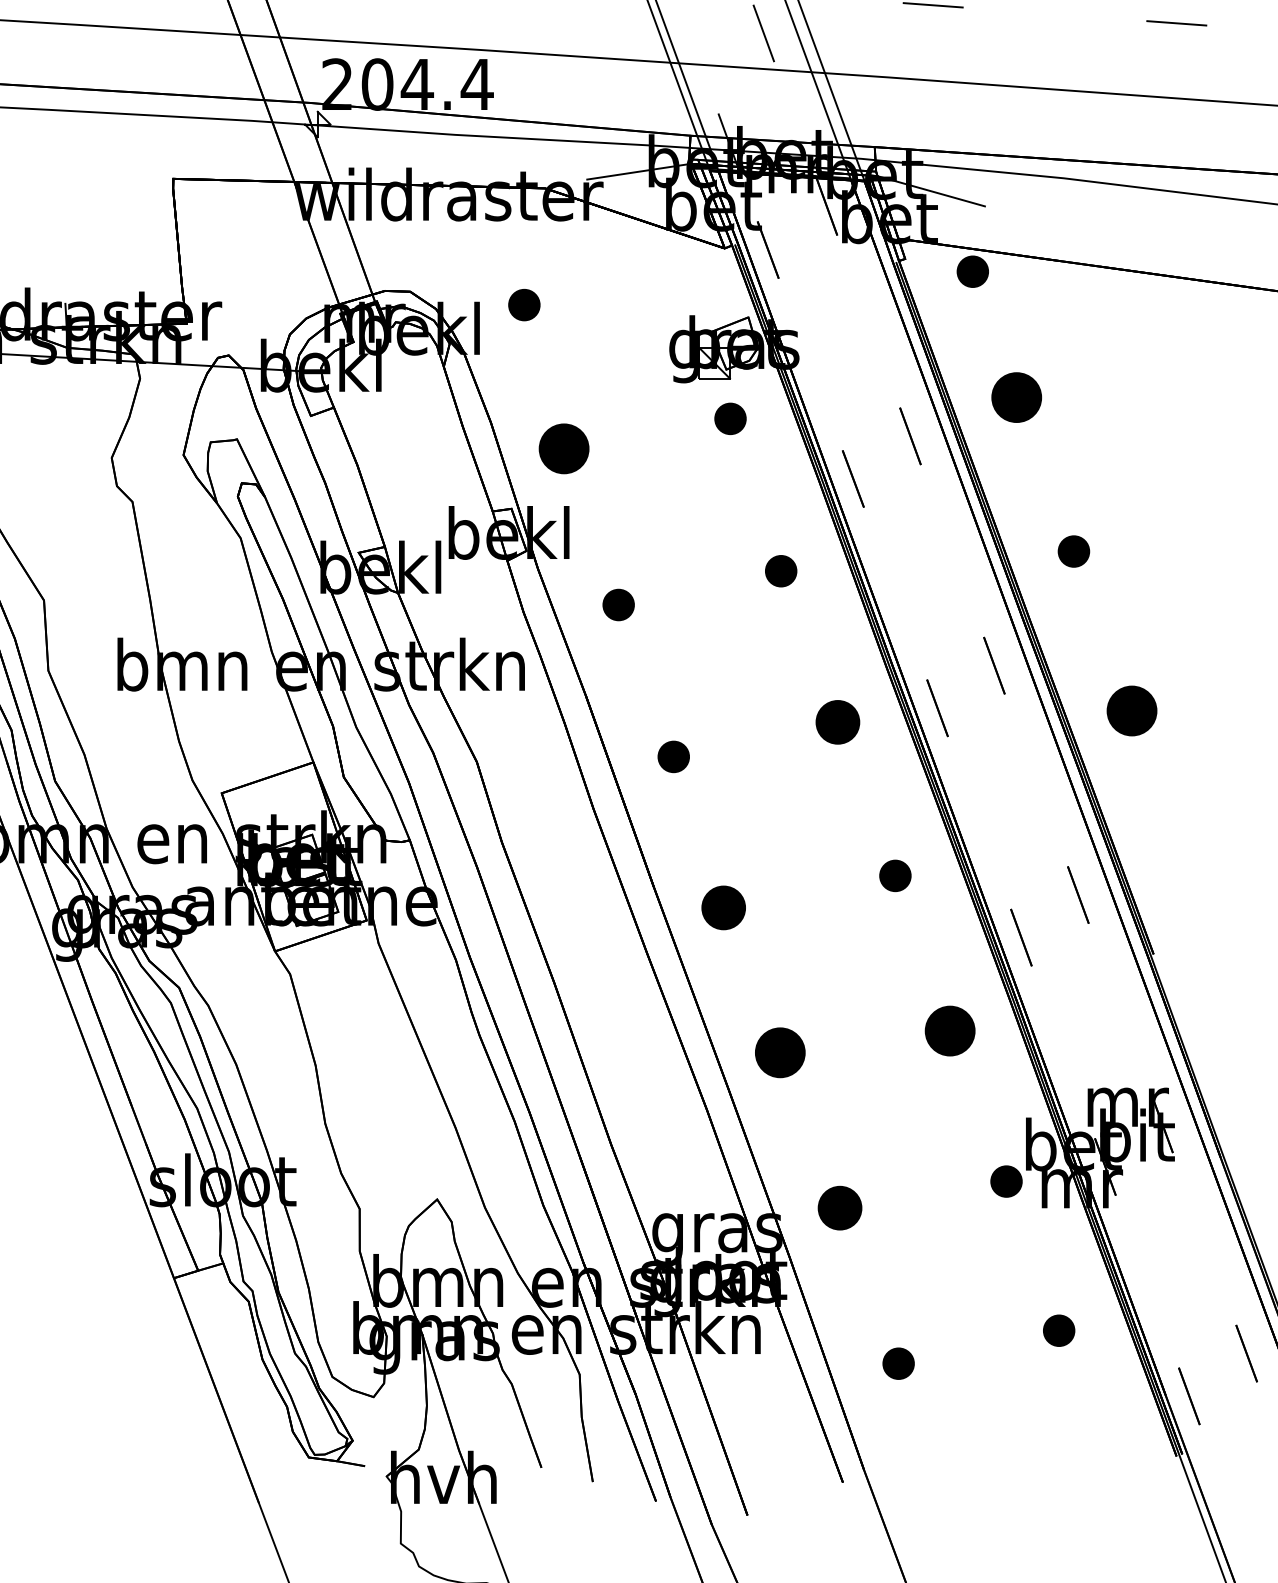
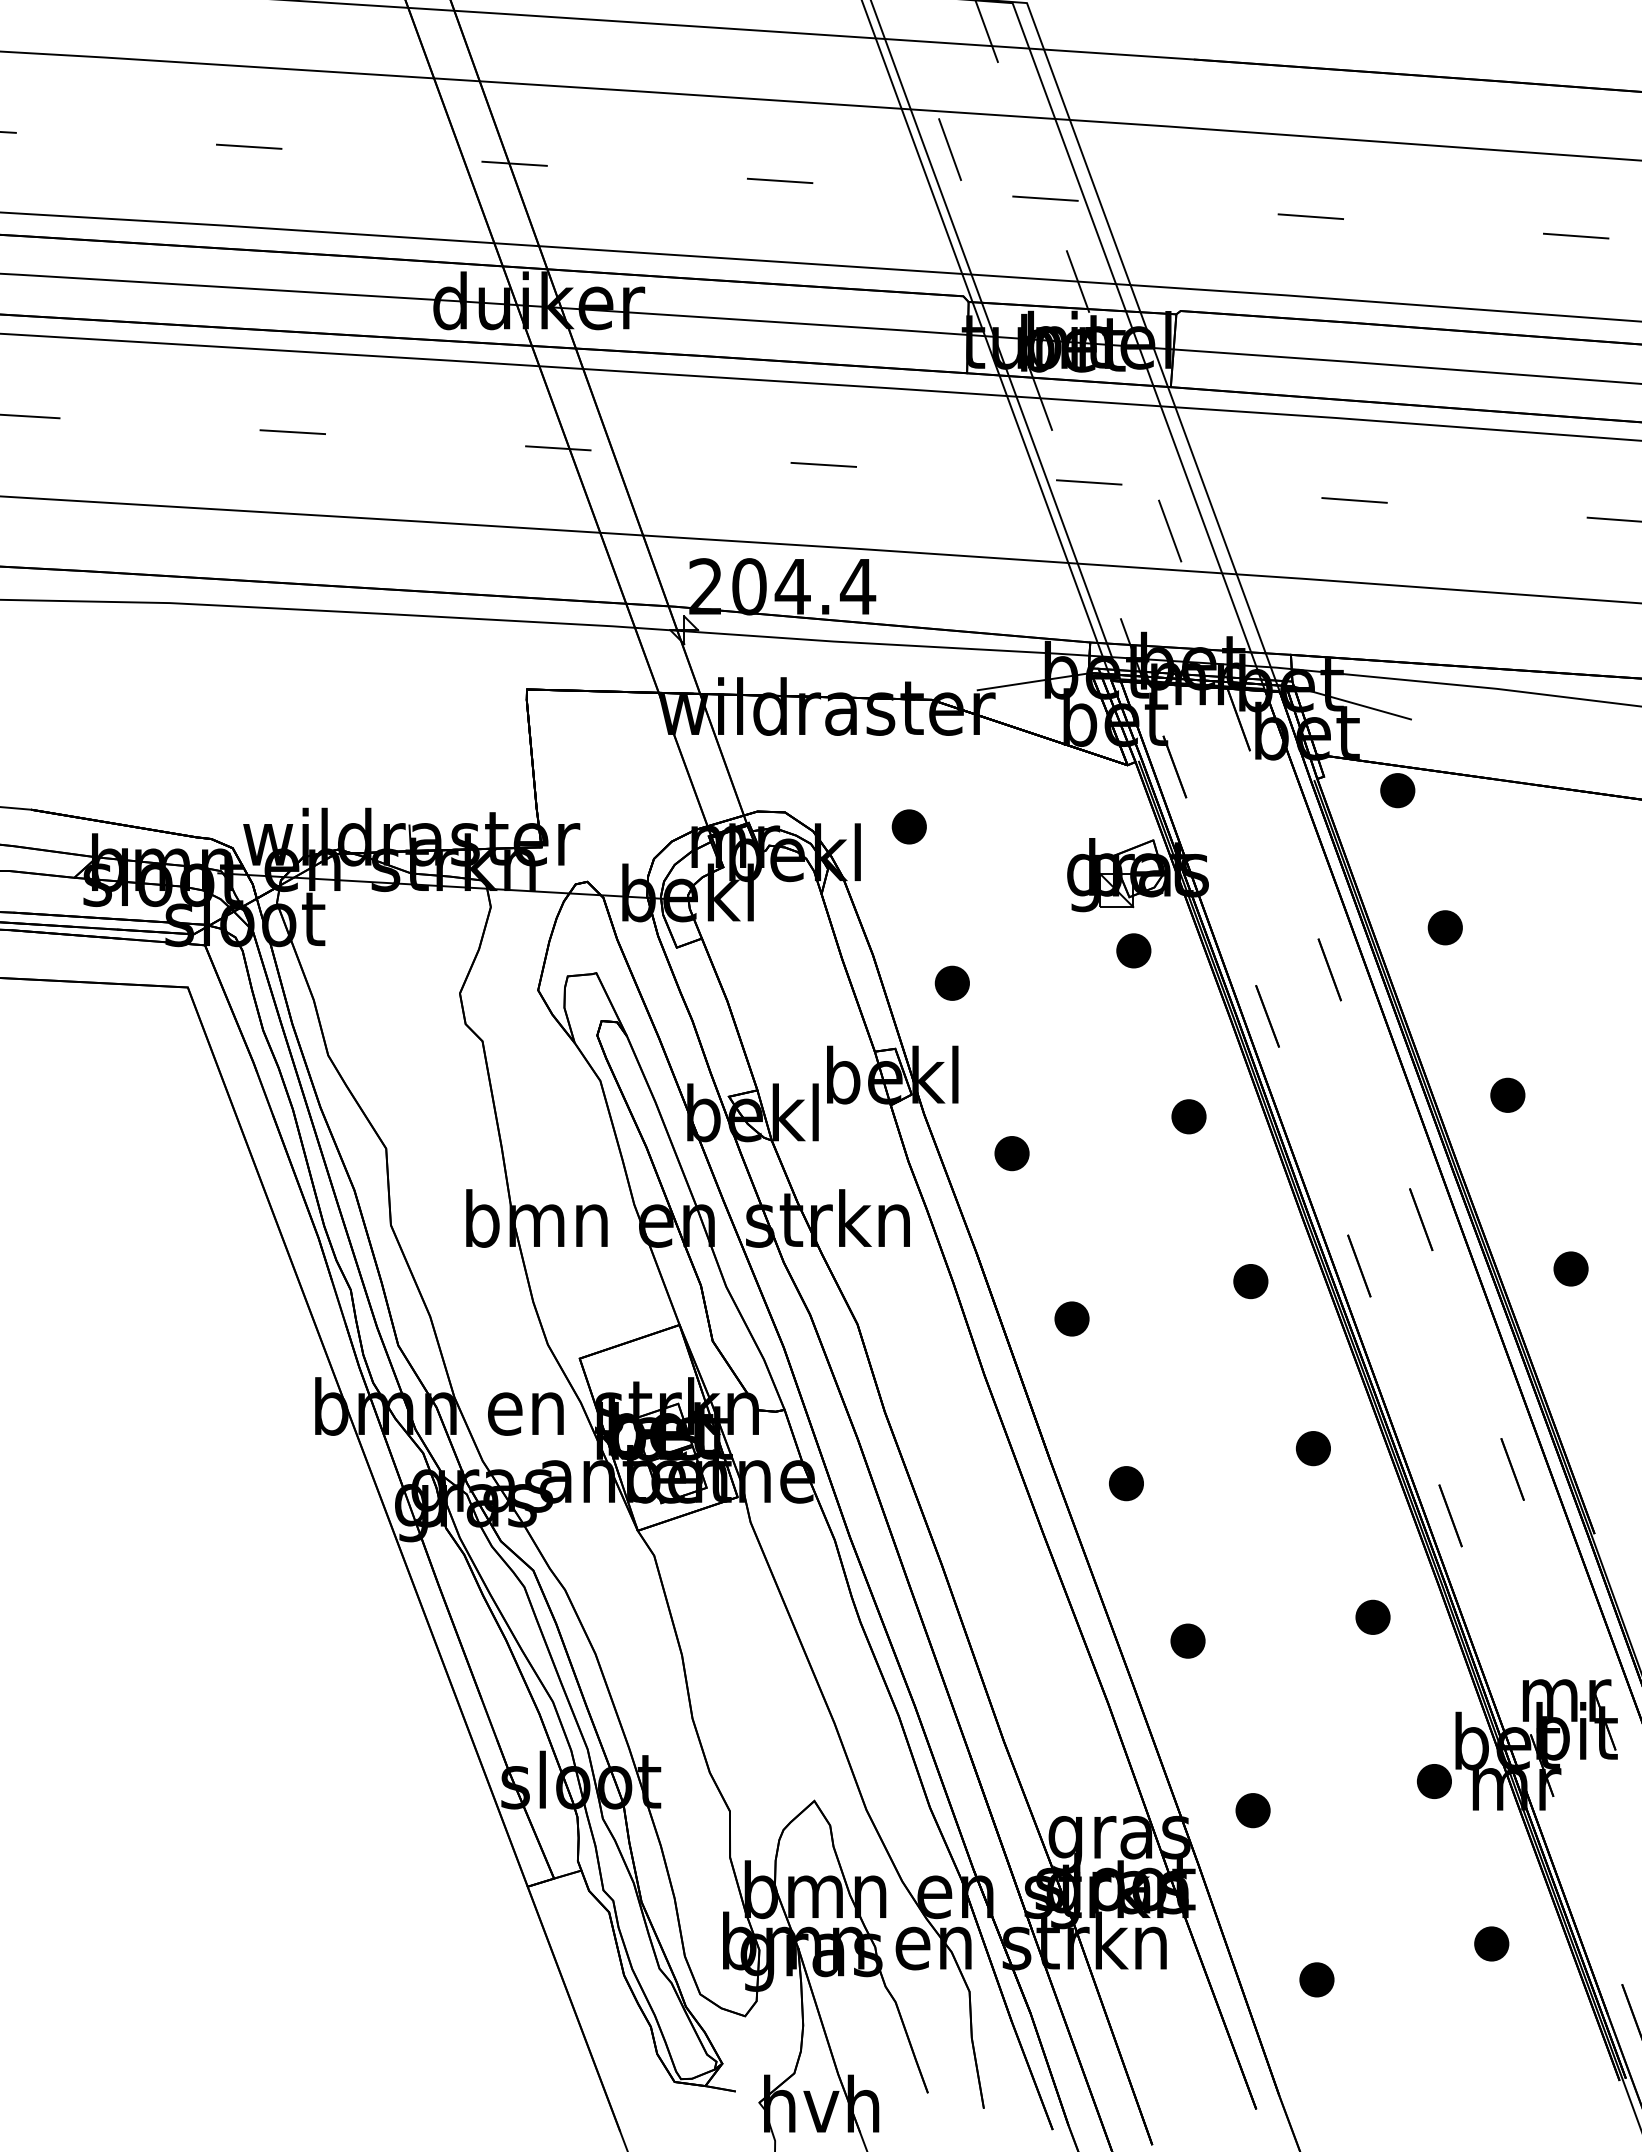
part: (1015, 397) -> (1444, 927), size x0.62
part: (563, 447) -> (951, 982), size x0.62
part: (1131, 710) -> (1570, 1268), size x0.62
part: (837, 722) -> (1250, 1281), size x0.71
part: (723, 907) -> (1126, 1483), size x0.71
part: (949, 1030) -> (1372, 1616), size x0.62
part: (779, 1052) -> (1187, 1640), size x0.62
part: (839, 1208) -> (1252, 1810), size x0.71

